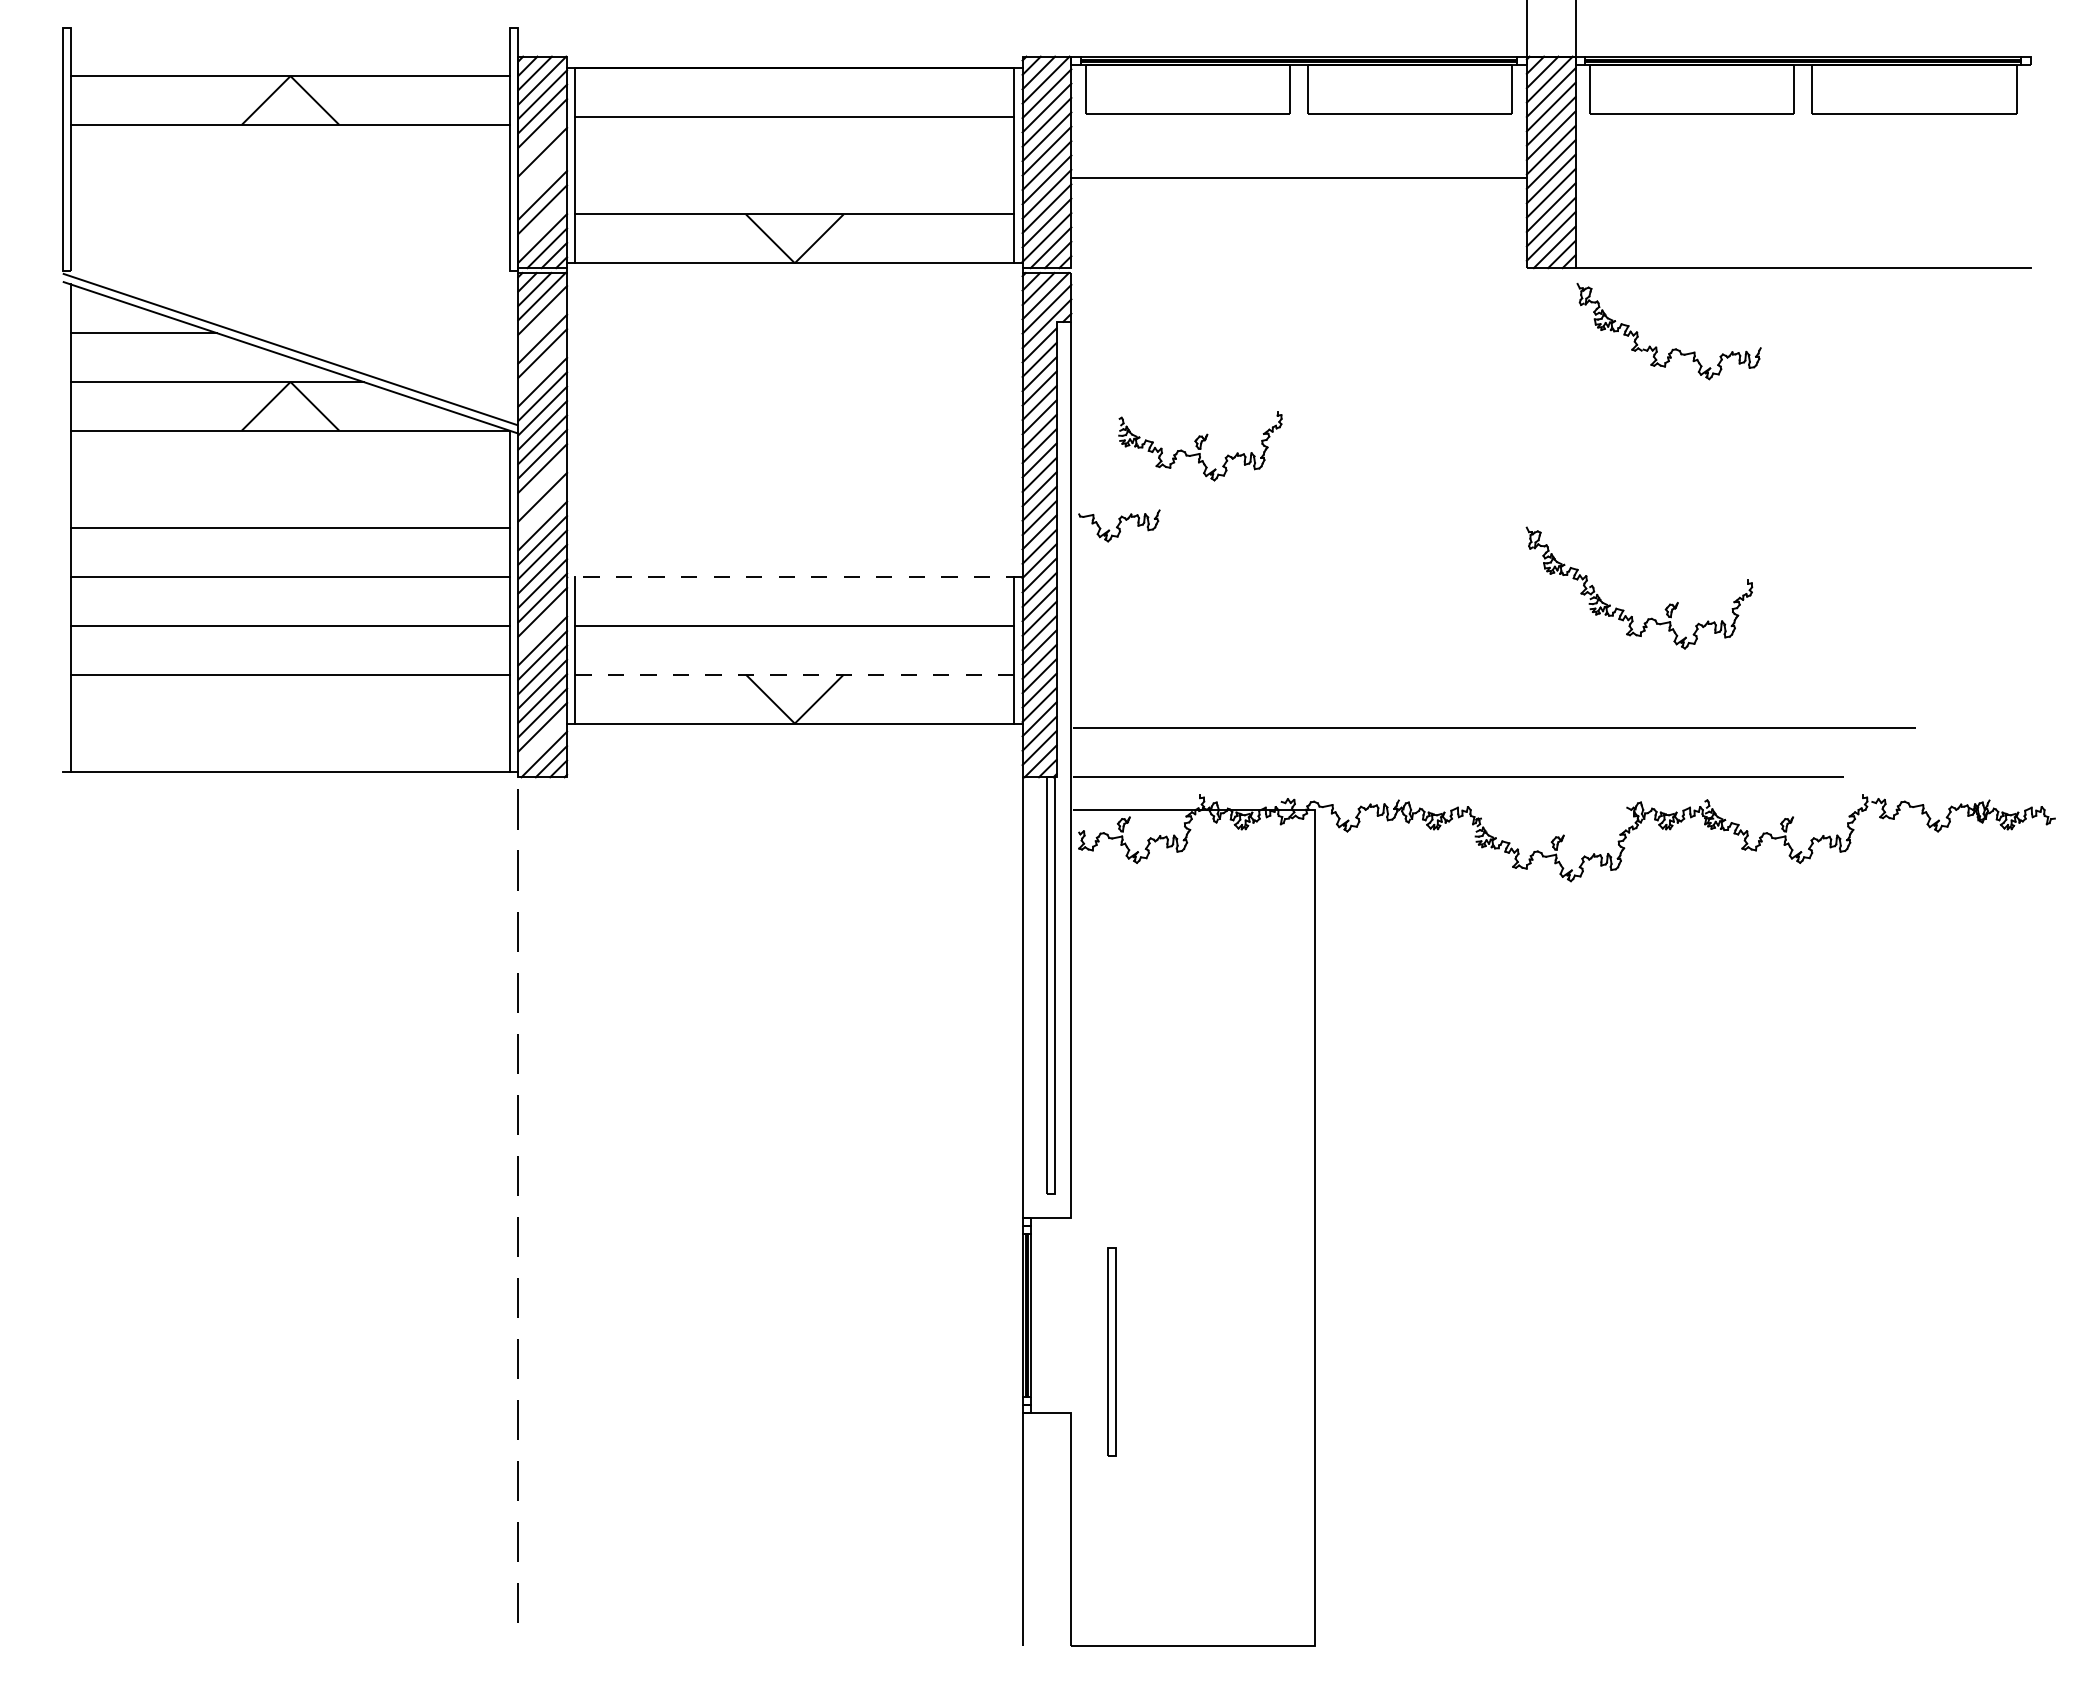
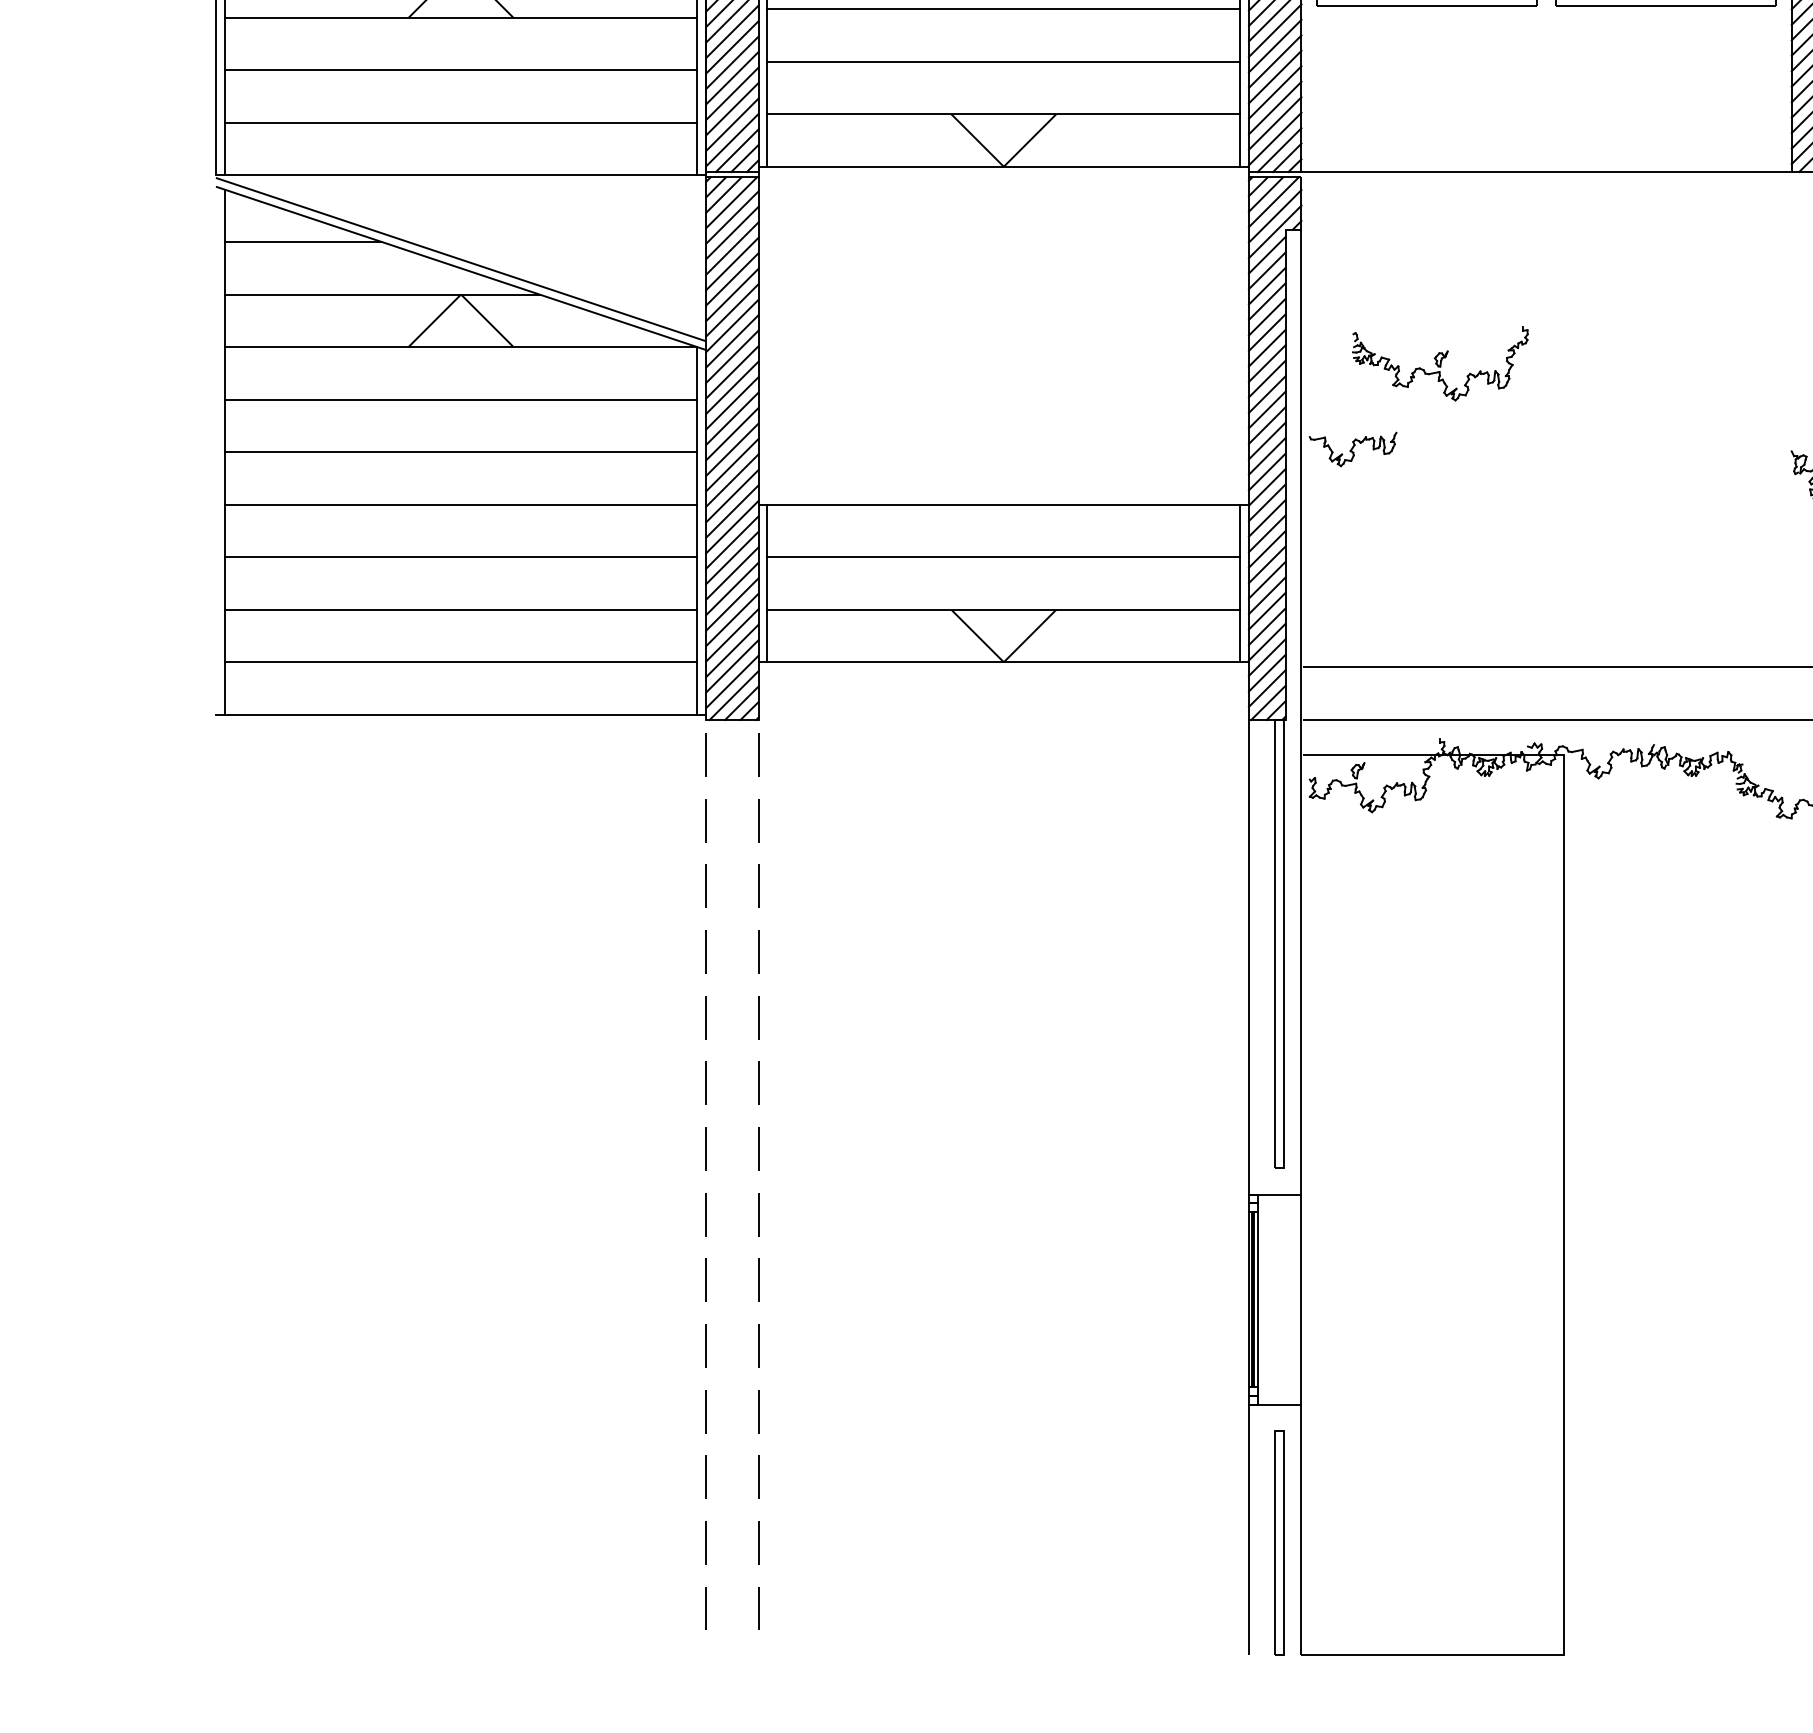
line: (542, 137) -> (732, 31), added
line: (794, 165) -> (1003, 61), added
line: (542, 166) -> (732, 62), added
line: (290, 173) -> (461, 70), added
line: (1298, 178) -> (1545, 172), moved
line: (542, 180) -> (732, 77), added
line: (290, 222) -> (461, 122), added
line: (542, 223) -> (732, 123), added
line: (290, 271) -> (461, 175), added
line: (542, 324) -> (732, 232), added
line: (542, 367) -> (732, 278), added
line: (290, 479) -> (461, 399), added
line: (542, 482) -> (732, 402), added
line: (542, 511) -> (732, 433), added
line: (794, 577) -> (1003, 504), dashed -> solid
line: (542, 626) -> (732, 557), added
line: (794, 674) -> (1003, 609), dashed -> solid
line: (290, 723) -> (461, 662), added
line: (542, 741) -> (732, 681), added
line: (566, 1195) -> (758, 1170), added
line: (1071, 1315) -> (1301, 1299), added
part: (1111, 1351) -> (1279, 1542), moved

